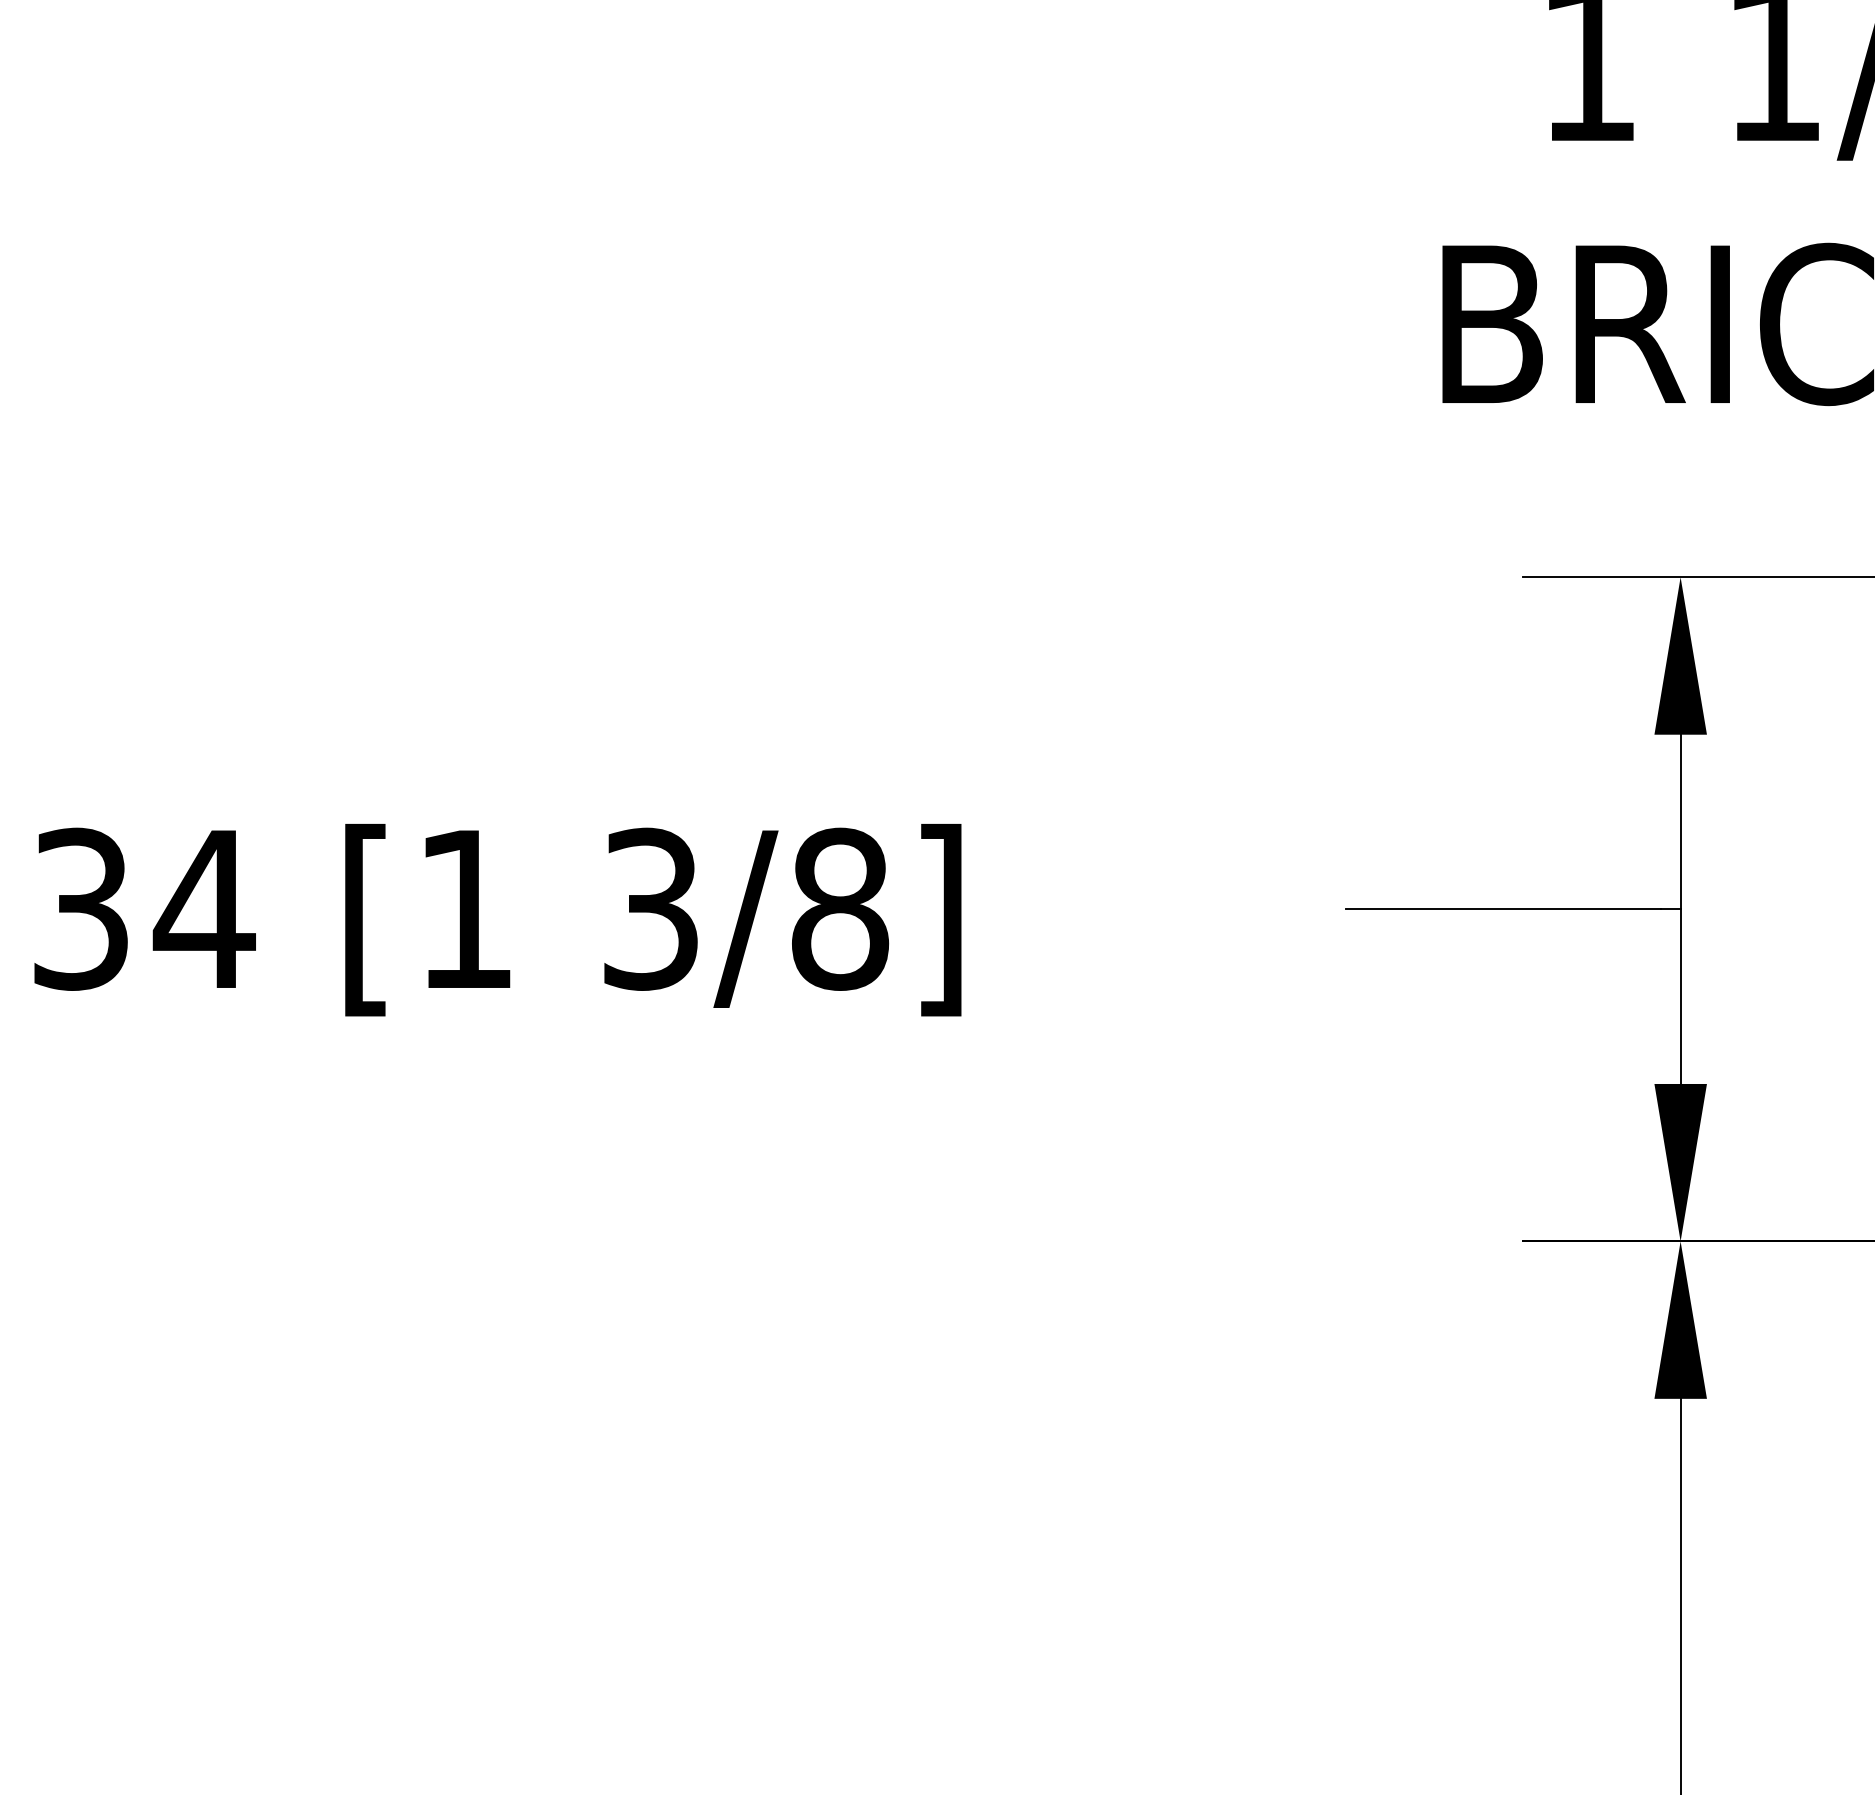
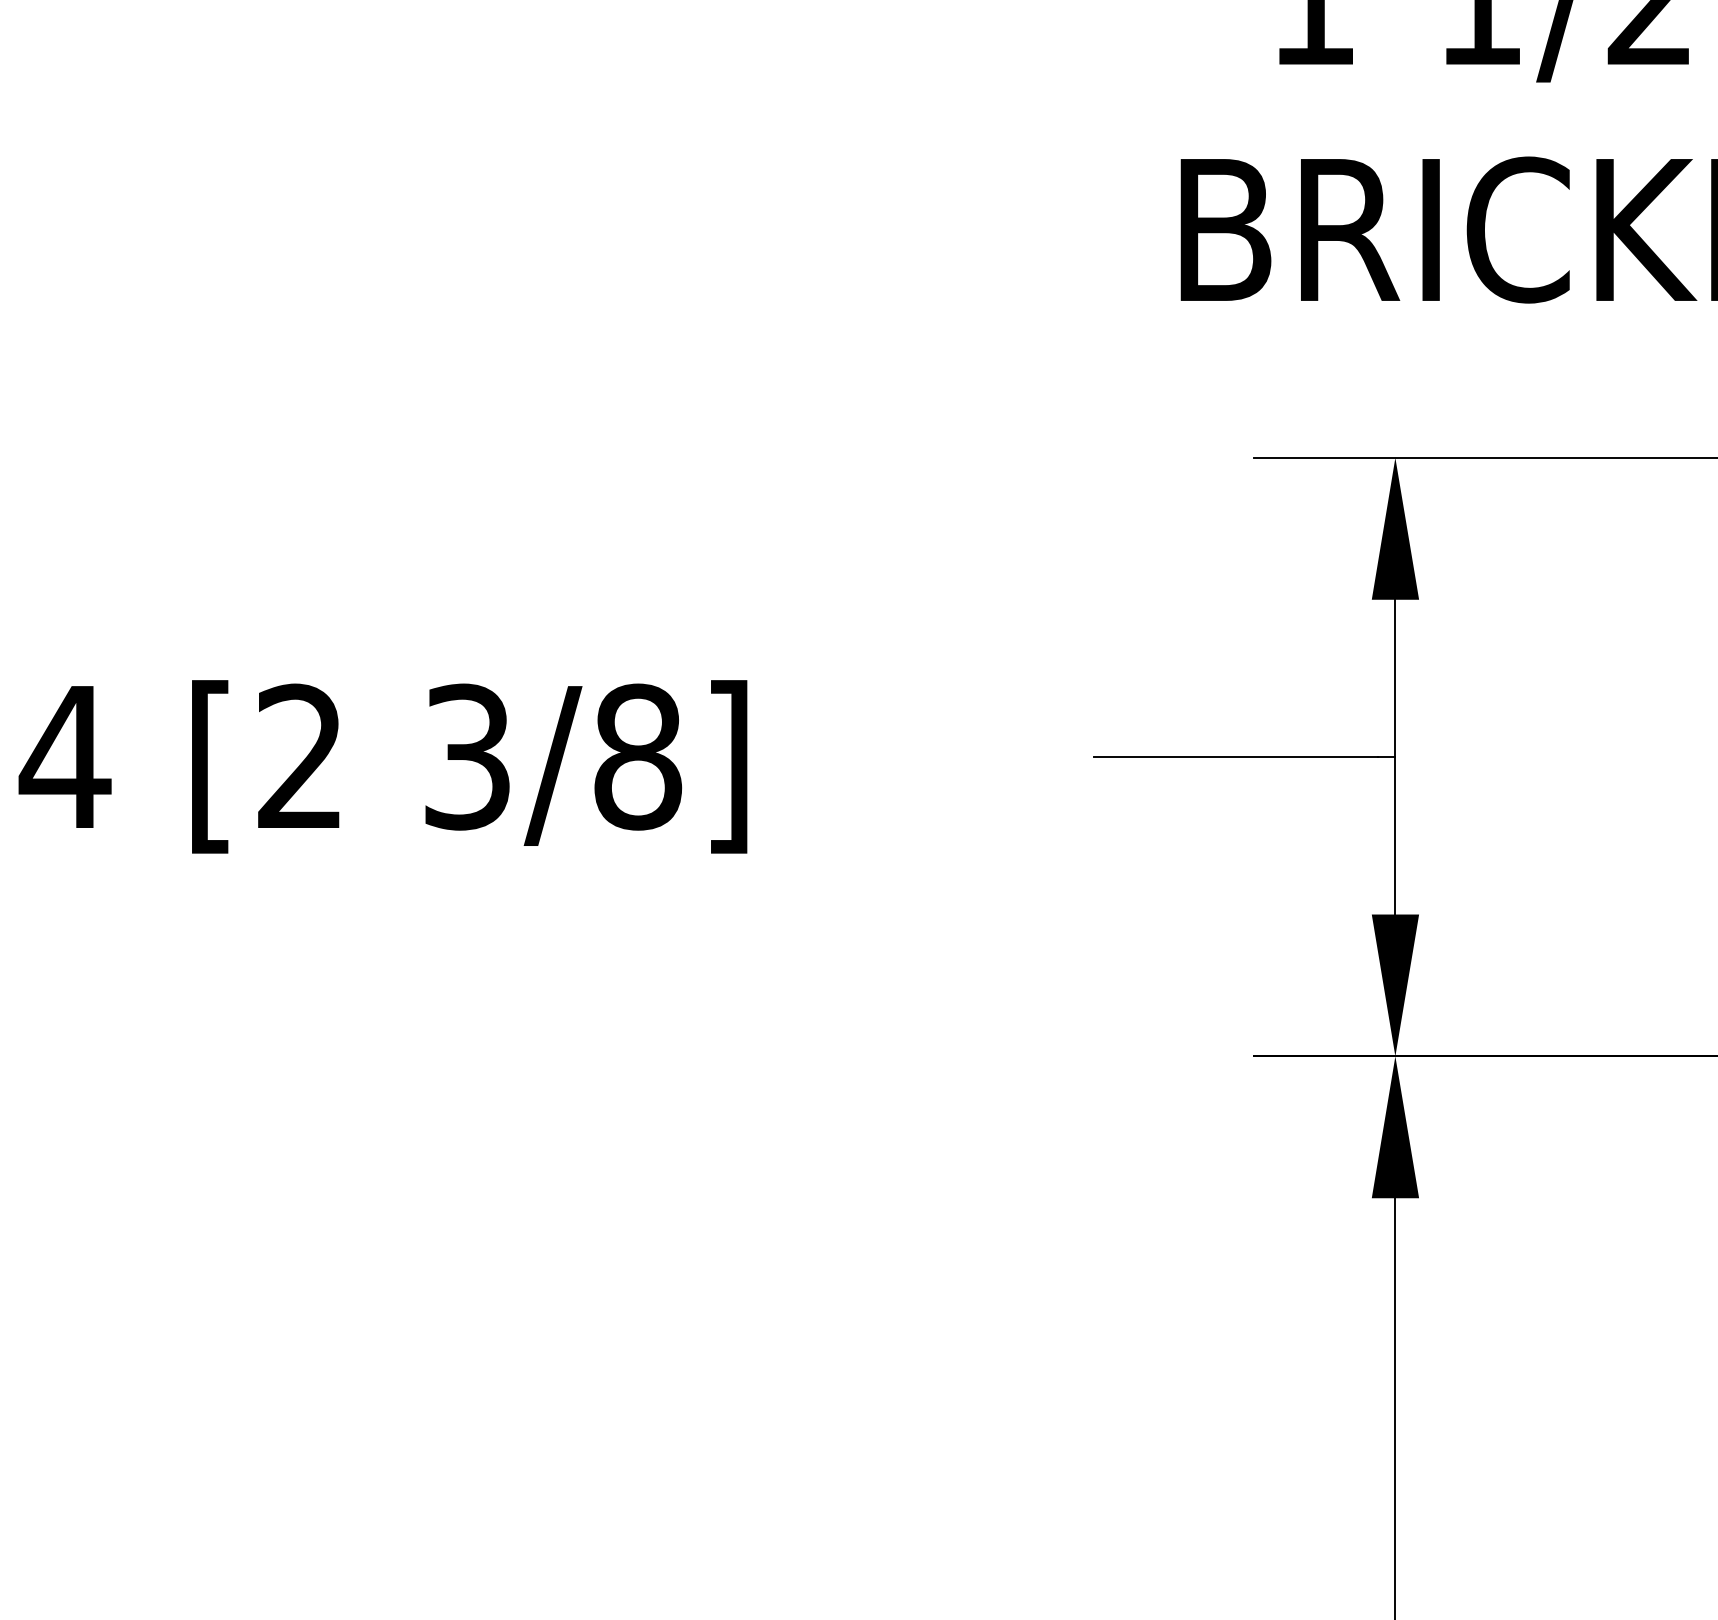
text: (464, 907) -> (299, 755), [1 -> [2

